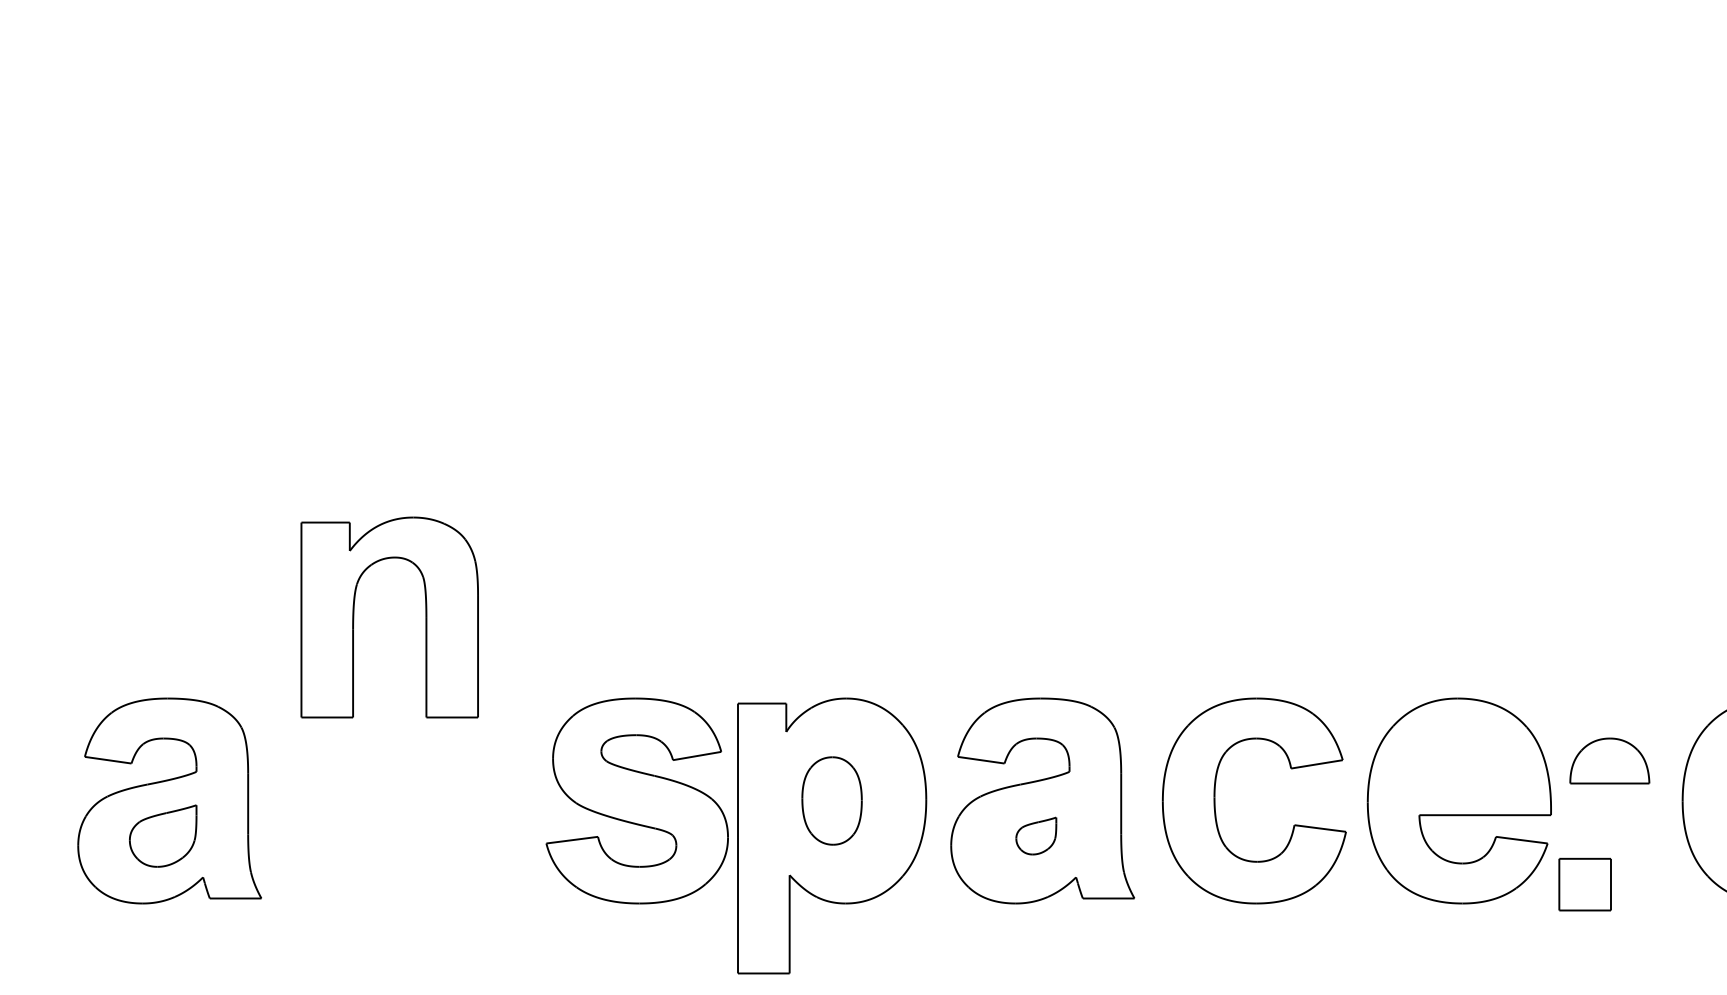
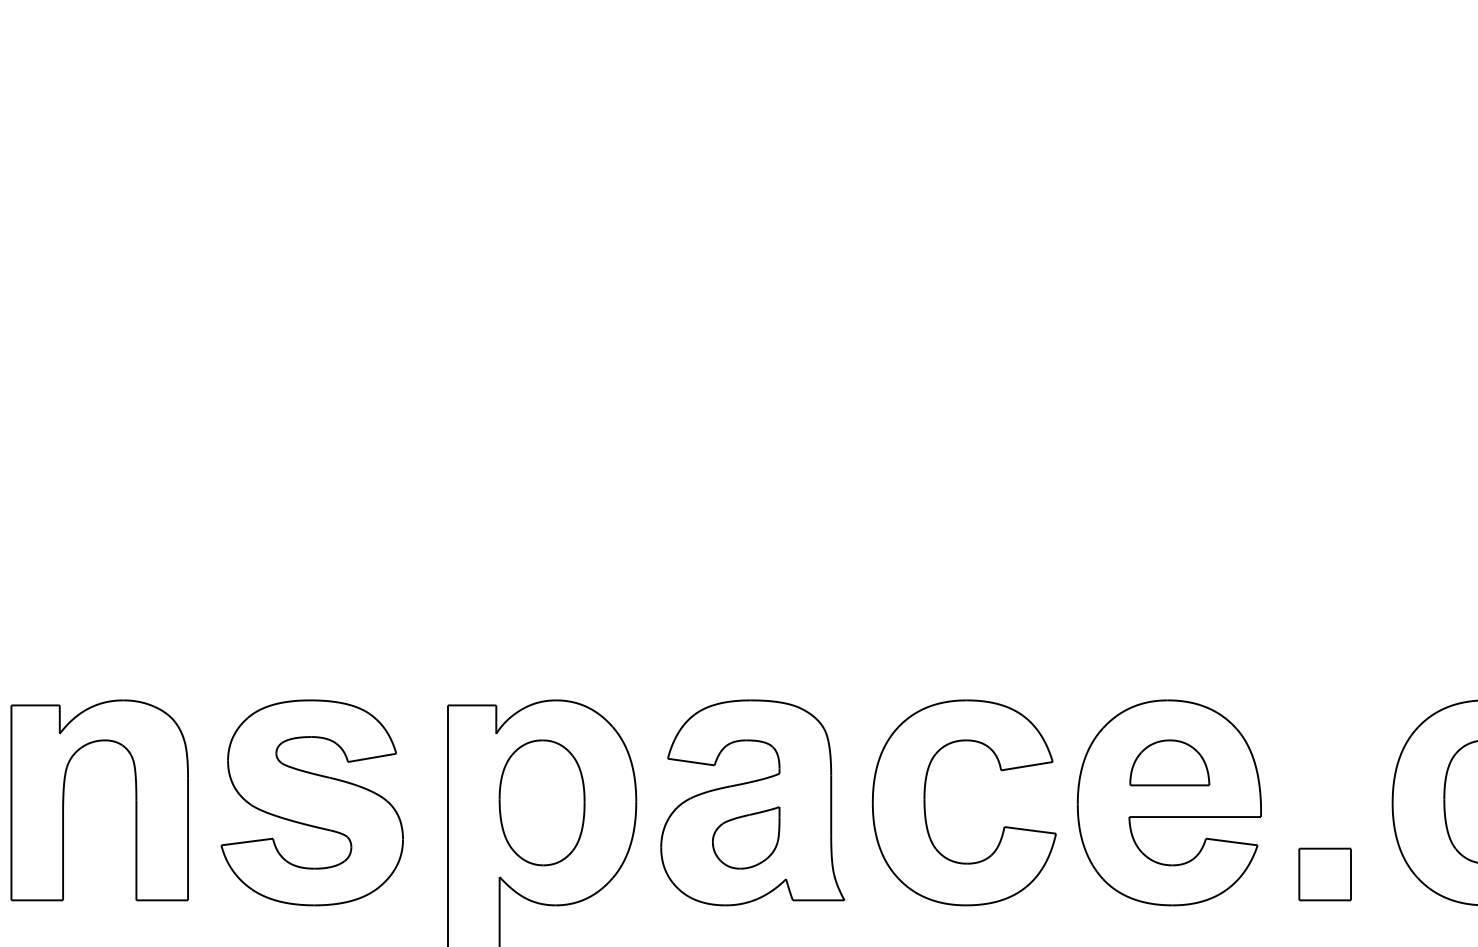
part: (354, 617) -> (64, 800), moved
part: (1609, 760) -> (1169, 762), moved
part: (636, 800) -> (311, 802), moved
part: (831, 800) -> (541, 802), size x1.43
part: (1036, 835) -> (746, 837), size x1.67
part: (1584, 884) -> (1324, 874), moved

